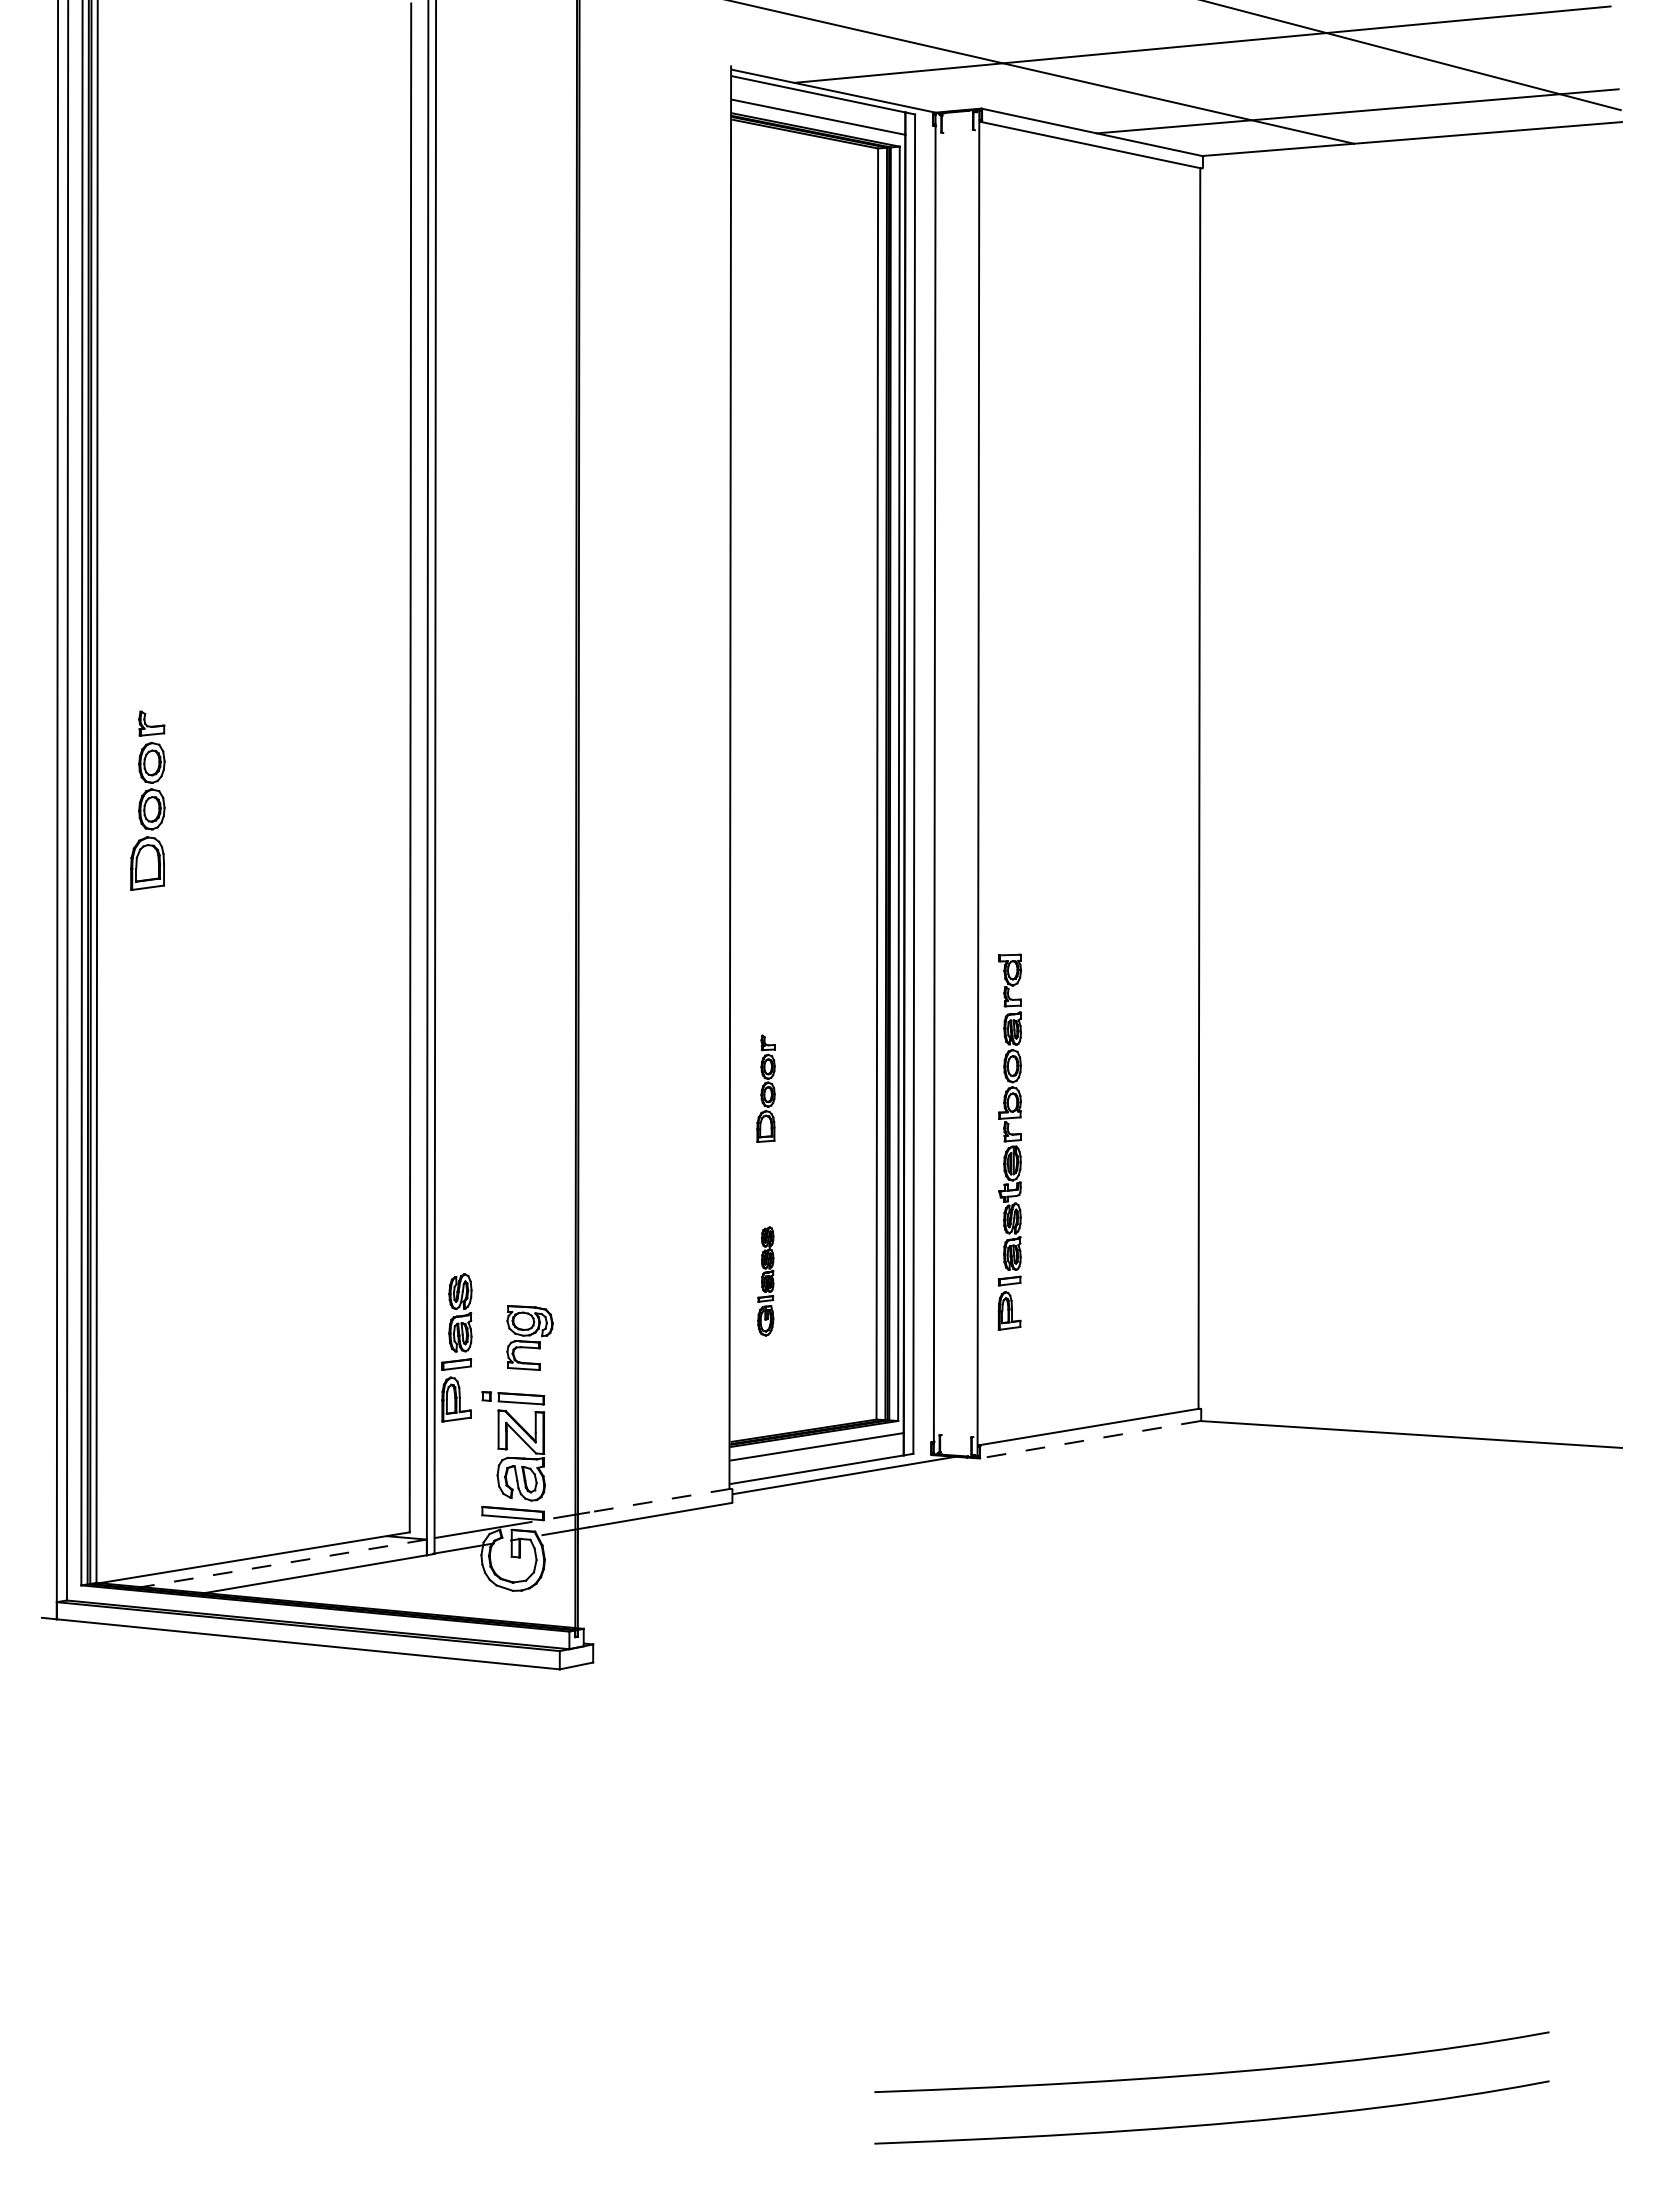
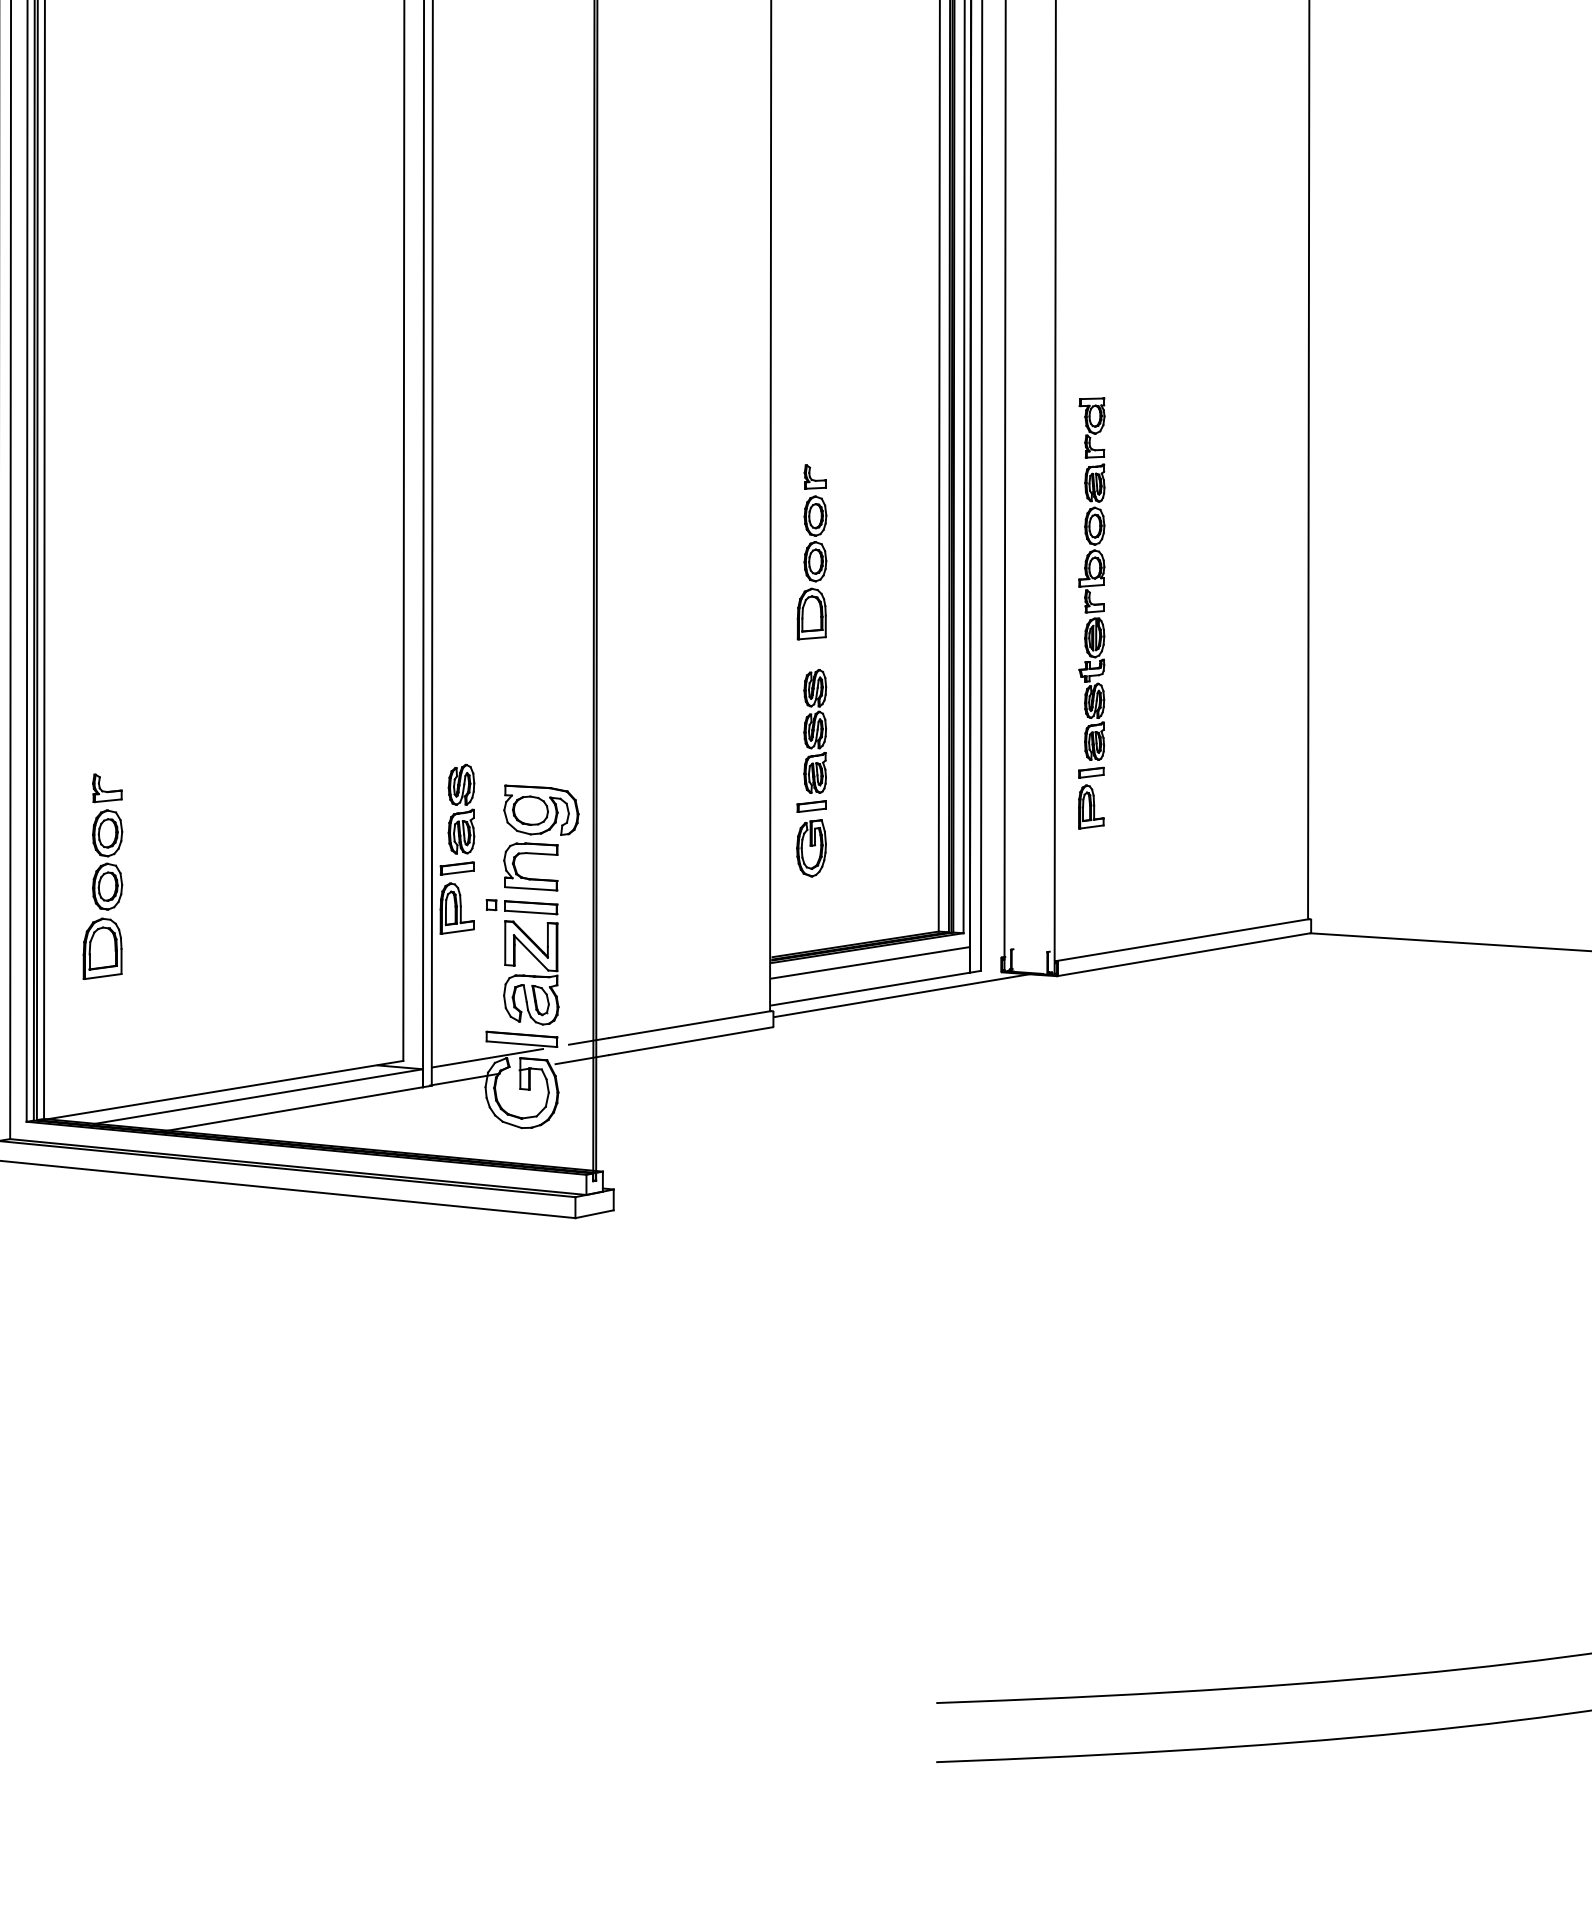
part: (147, 800) -> (102, 876), moved
part: (765, 1088) -> (811, 551), size x1.43
part: (765, 1281) -> (811, 773), size x1.67
part: (529, 1337) -> (540, 837), size x1.43
line: (1090, 1439) -> (1184, 954), dashed -> solid
line: (659, 1500) -> (689, 1024), dashed -> solid
line: (283, 1563) -> (258, 1096), dashed -> solid

